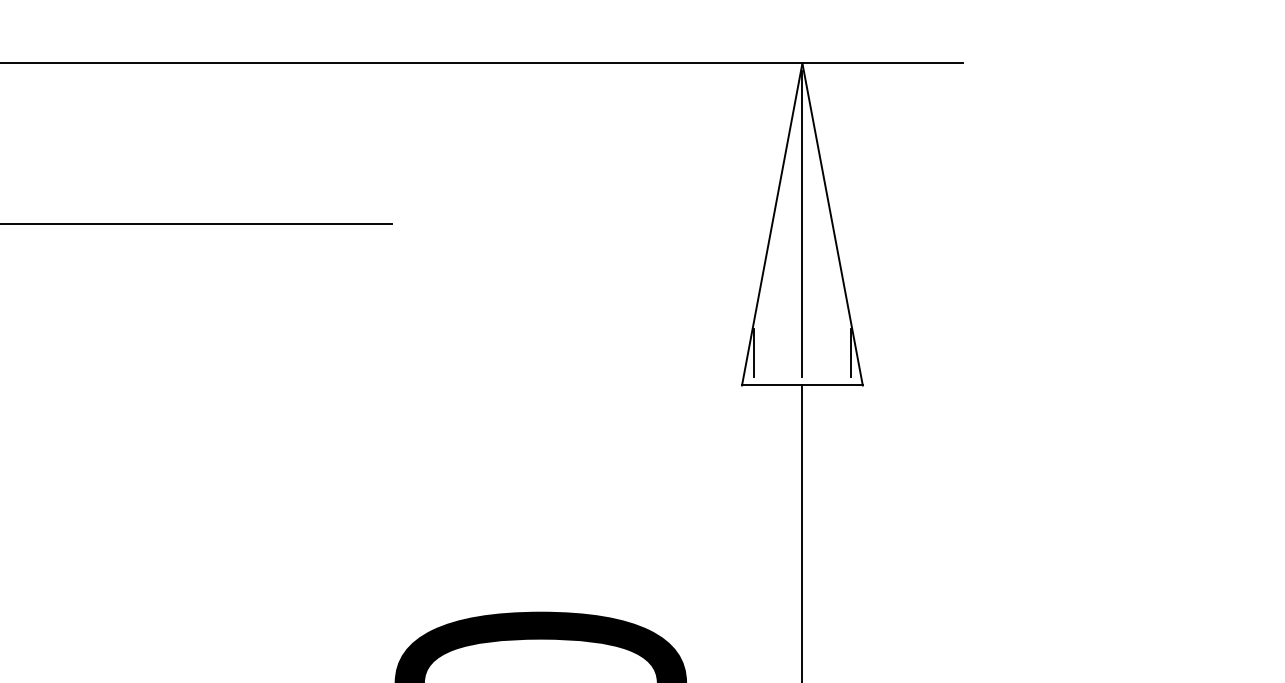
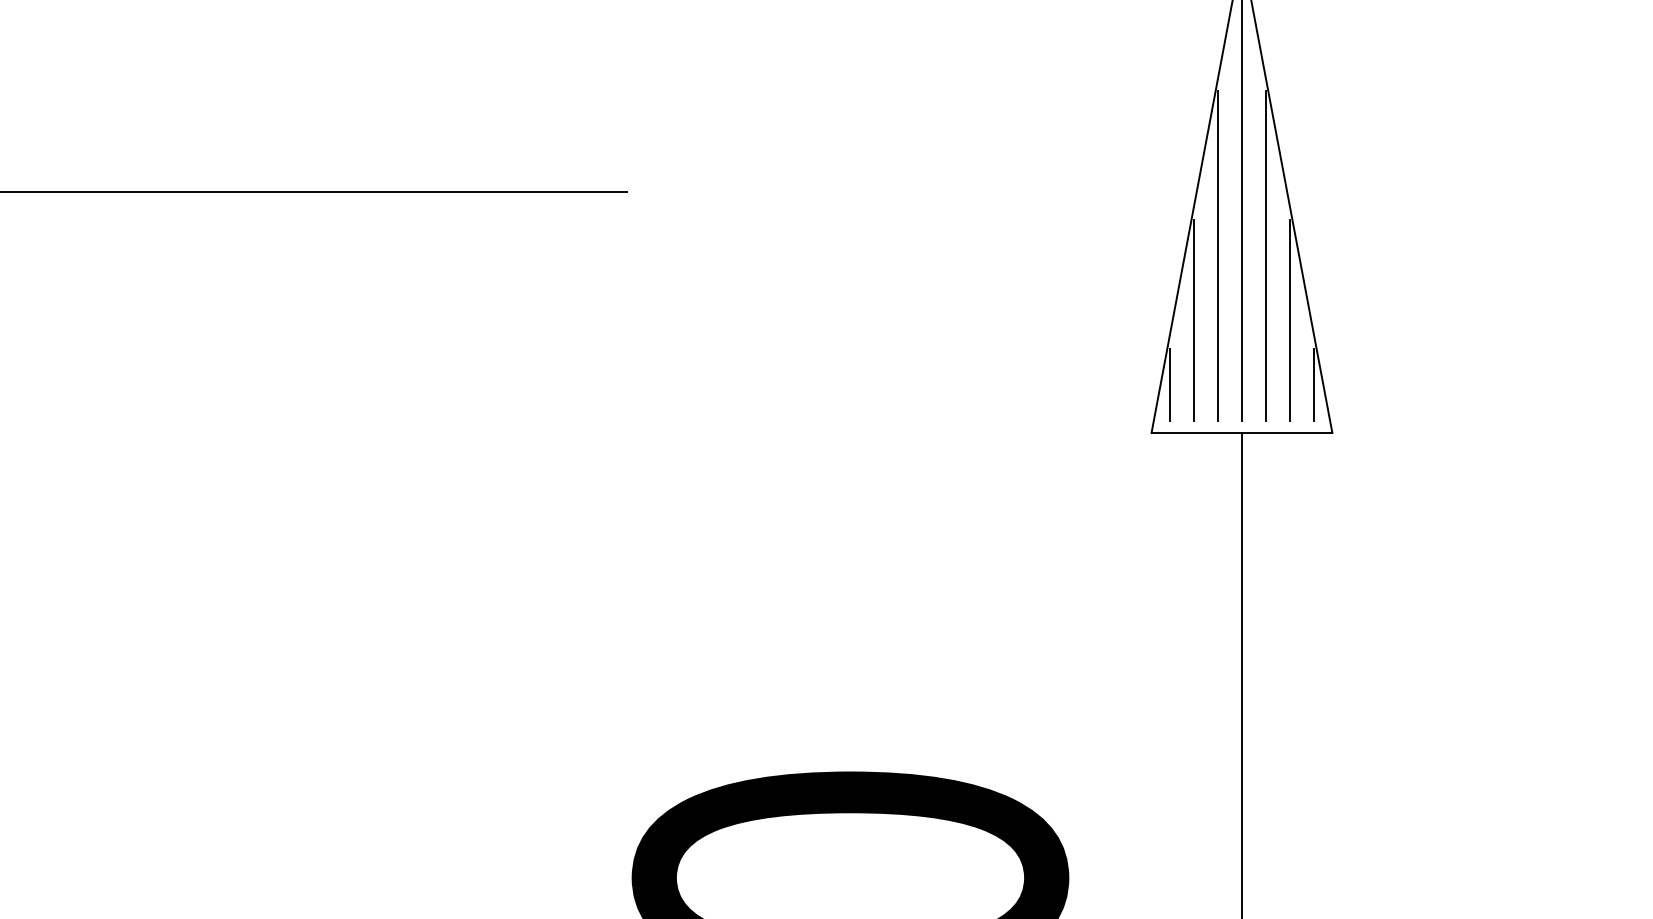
line: (786, 267) -> (1218, 256), added
line: (818, 267) -> (1266, 256), added
line: (770, 310) -> (1194, 320), added
line: (834, 310) -> (1289, 320), added

